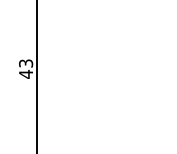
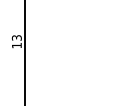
text: (25, 74) -> (16, 45), 43 -> 13

